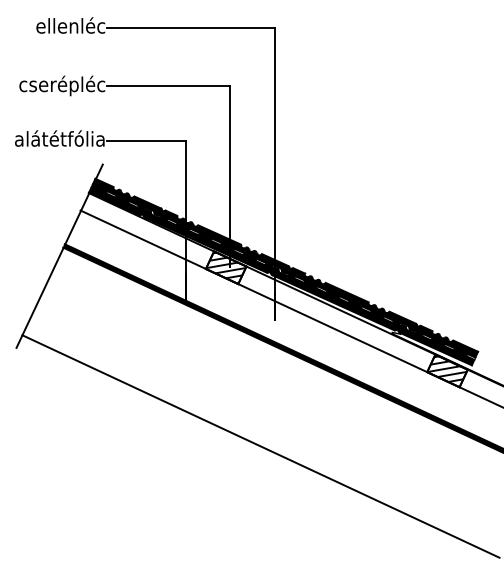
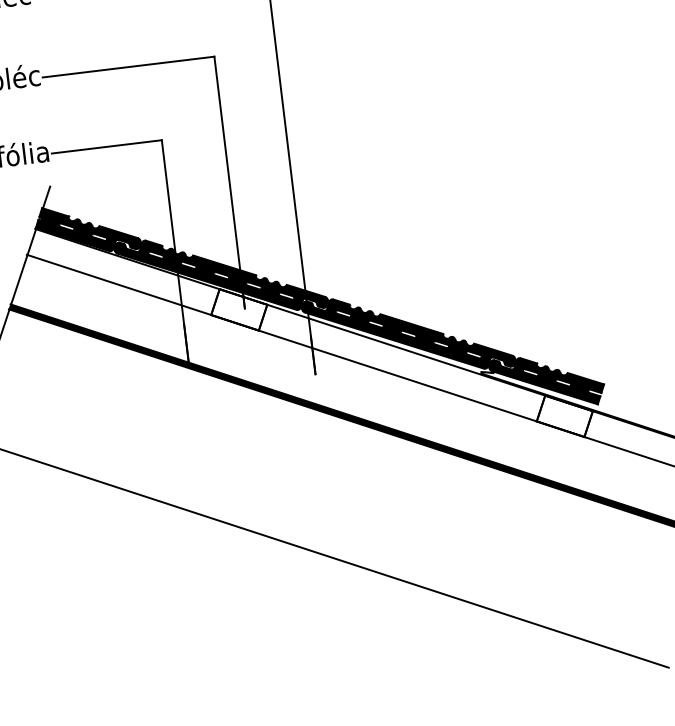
hatch: (225, 267) -> (238, 309), removed
hatch: (446, 371) -> (563, 417), removed

